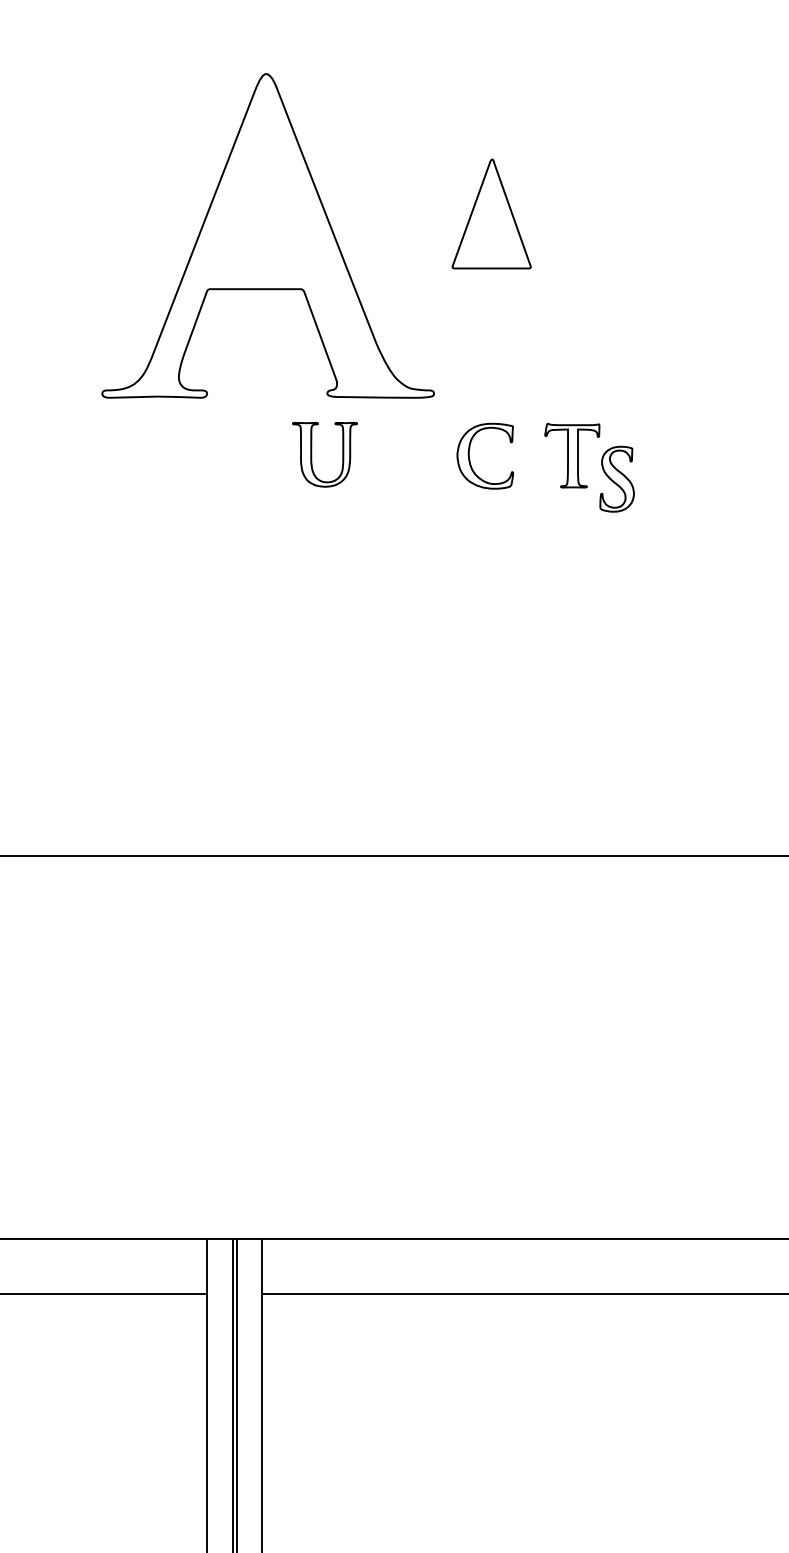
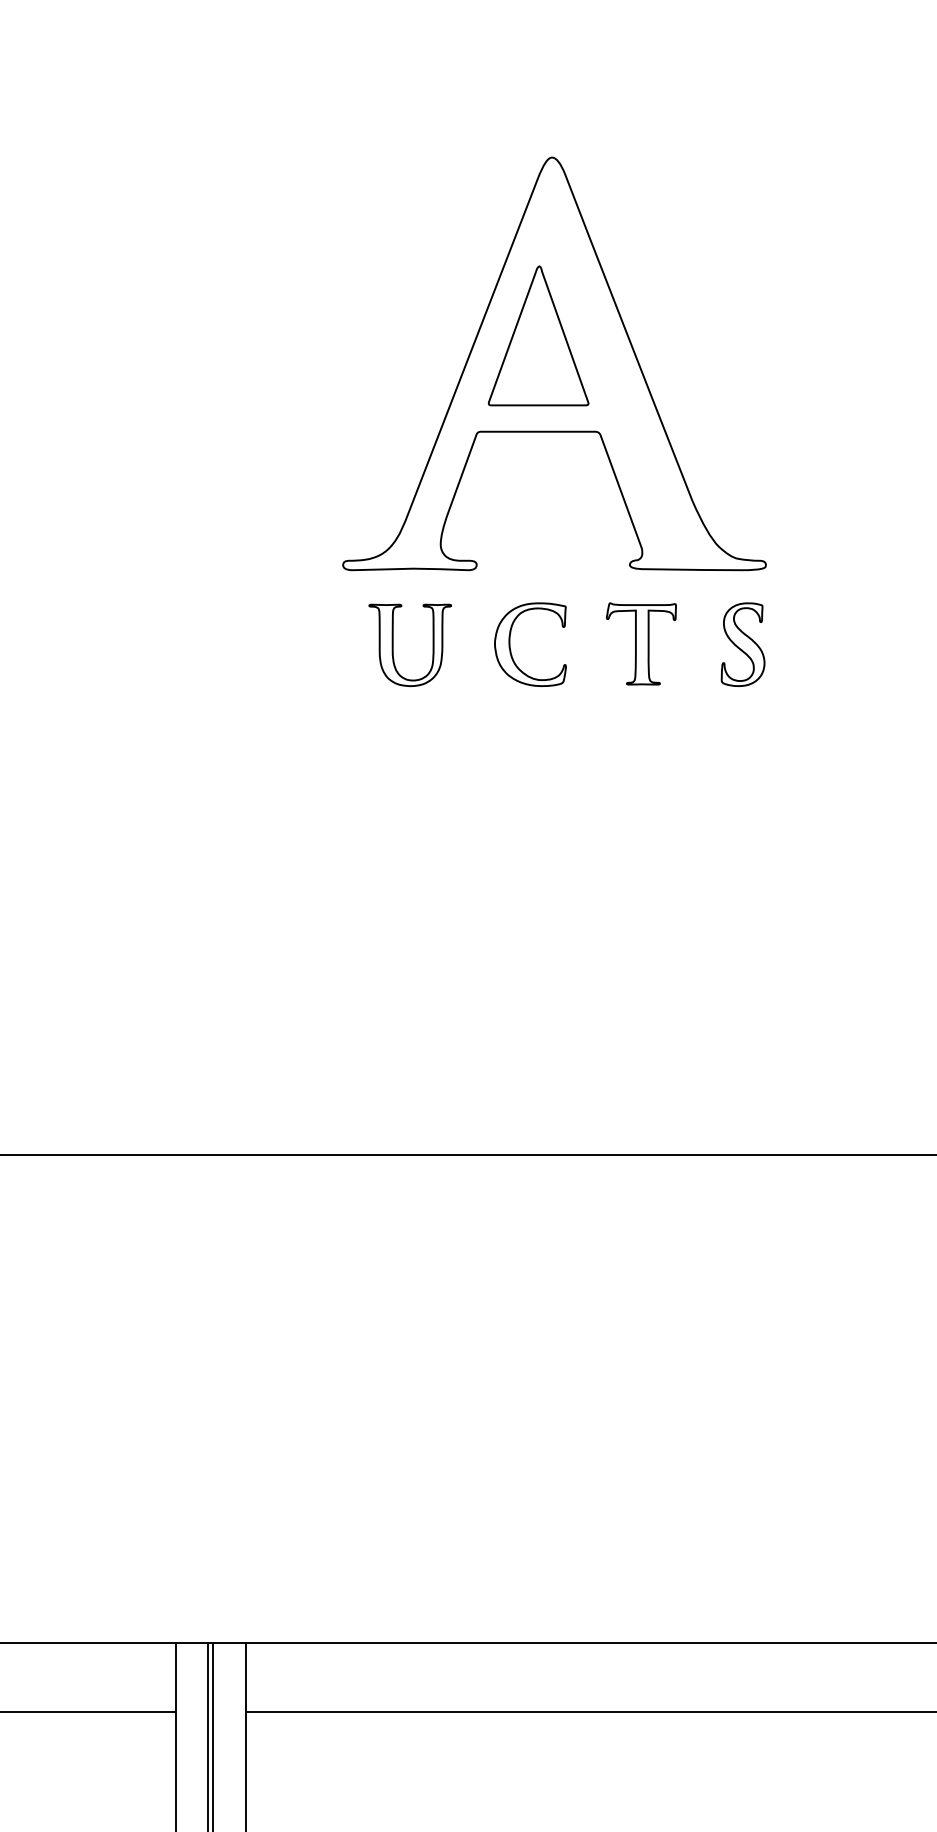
part: (267, 235) -> (553, 363), moved
part: (312, 454) -> (394, 645), moved
part: (616, 478) -> (742, 643), moved

